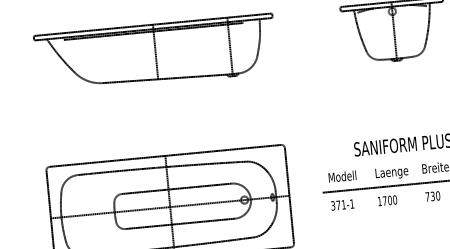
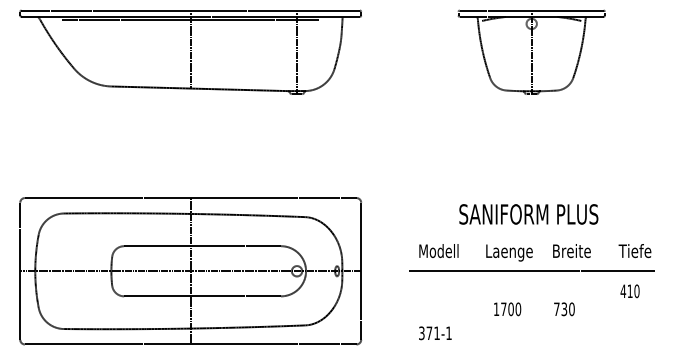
text: (432, 196) -> (564, 309), moved
text: (387, 200) -> (507, 309), moved
text: (342, 205) -> (435, 333), moved

